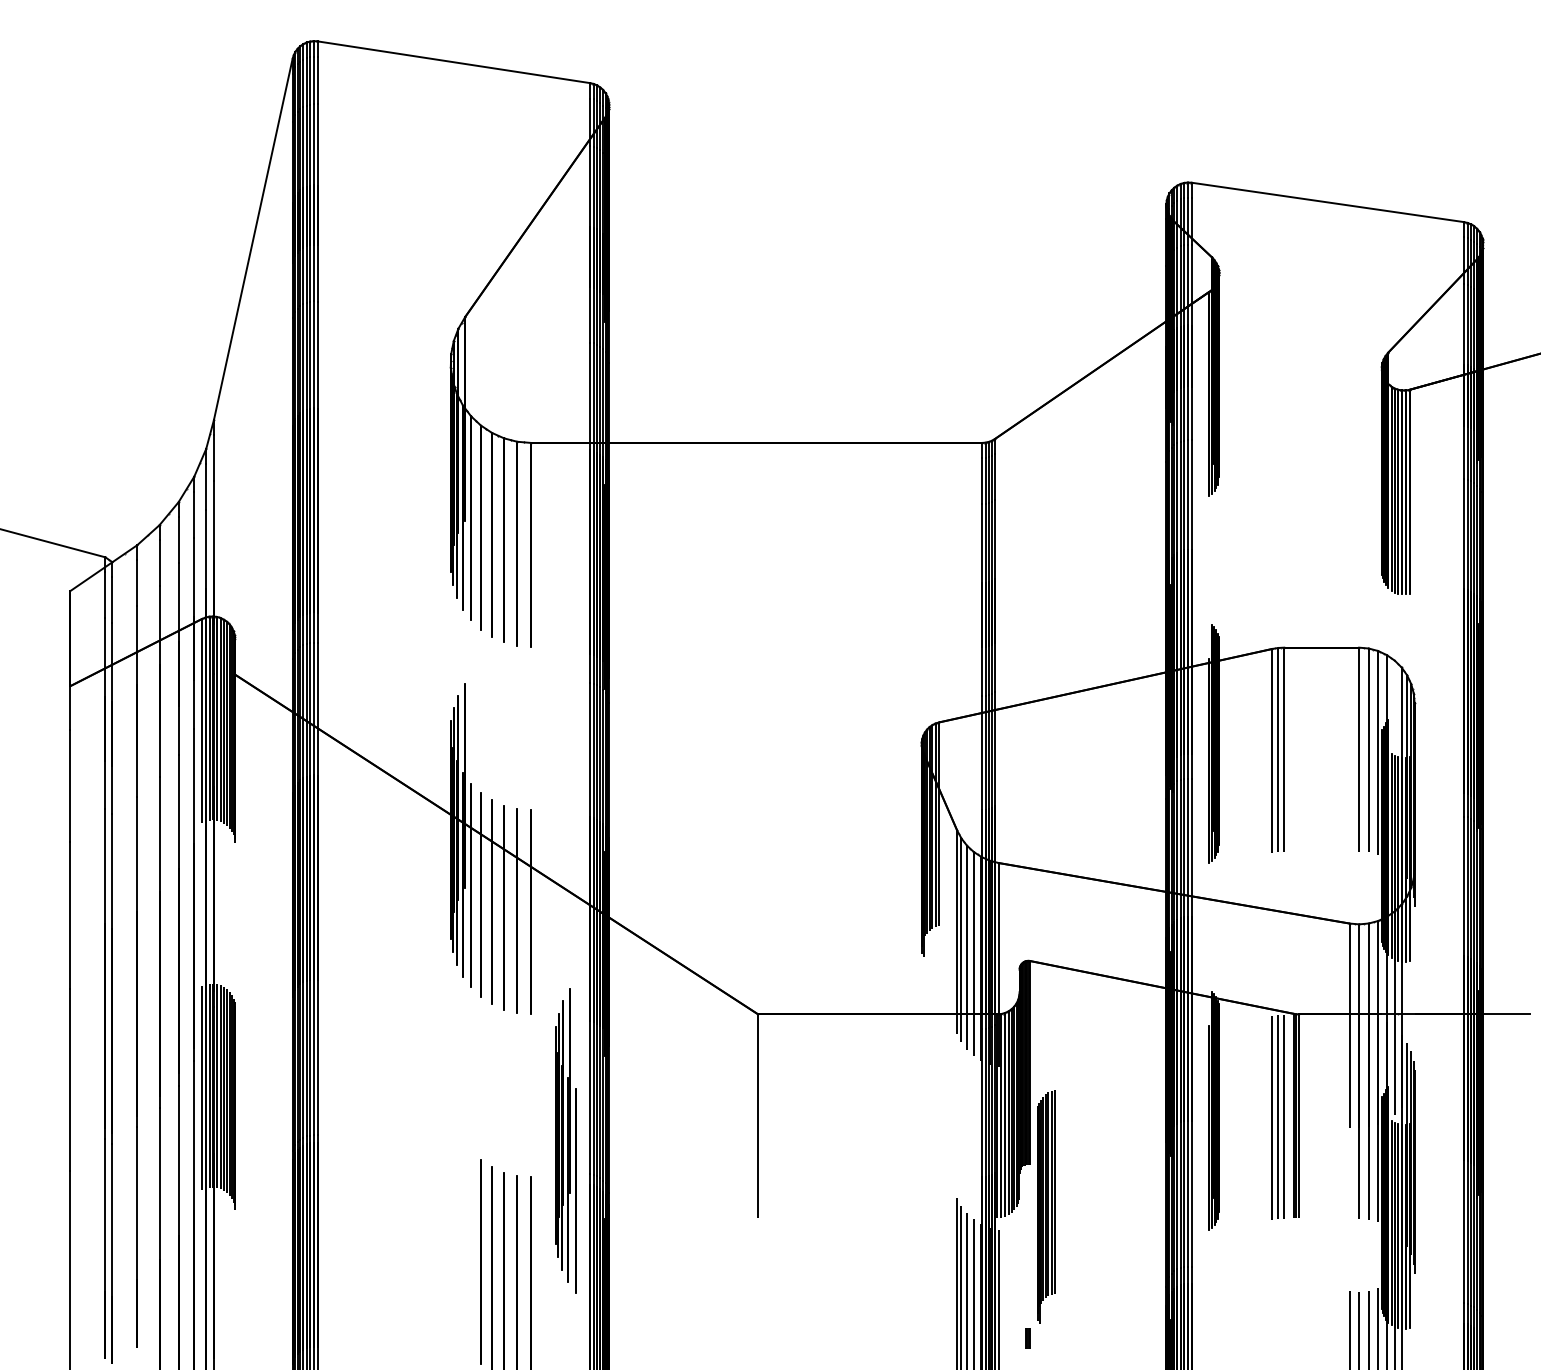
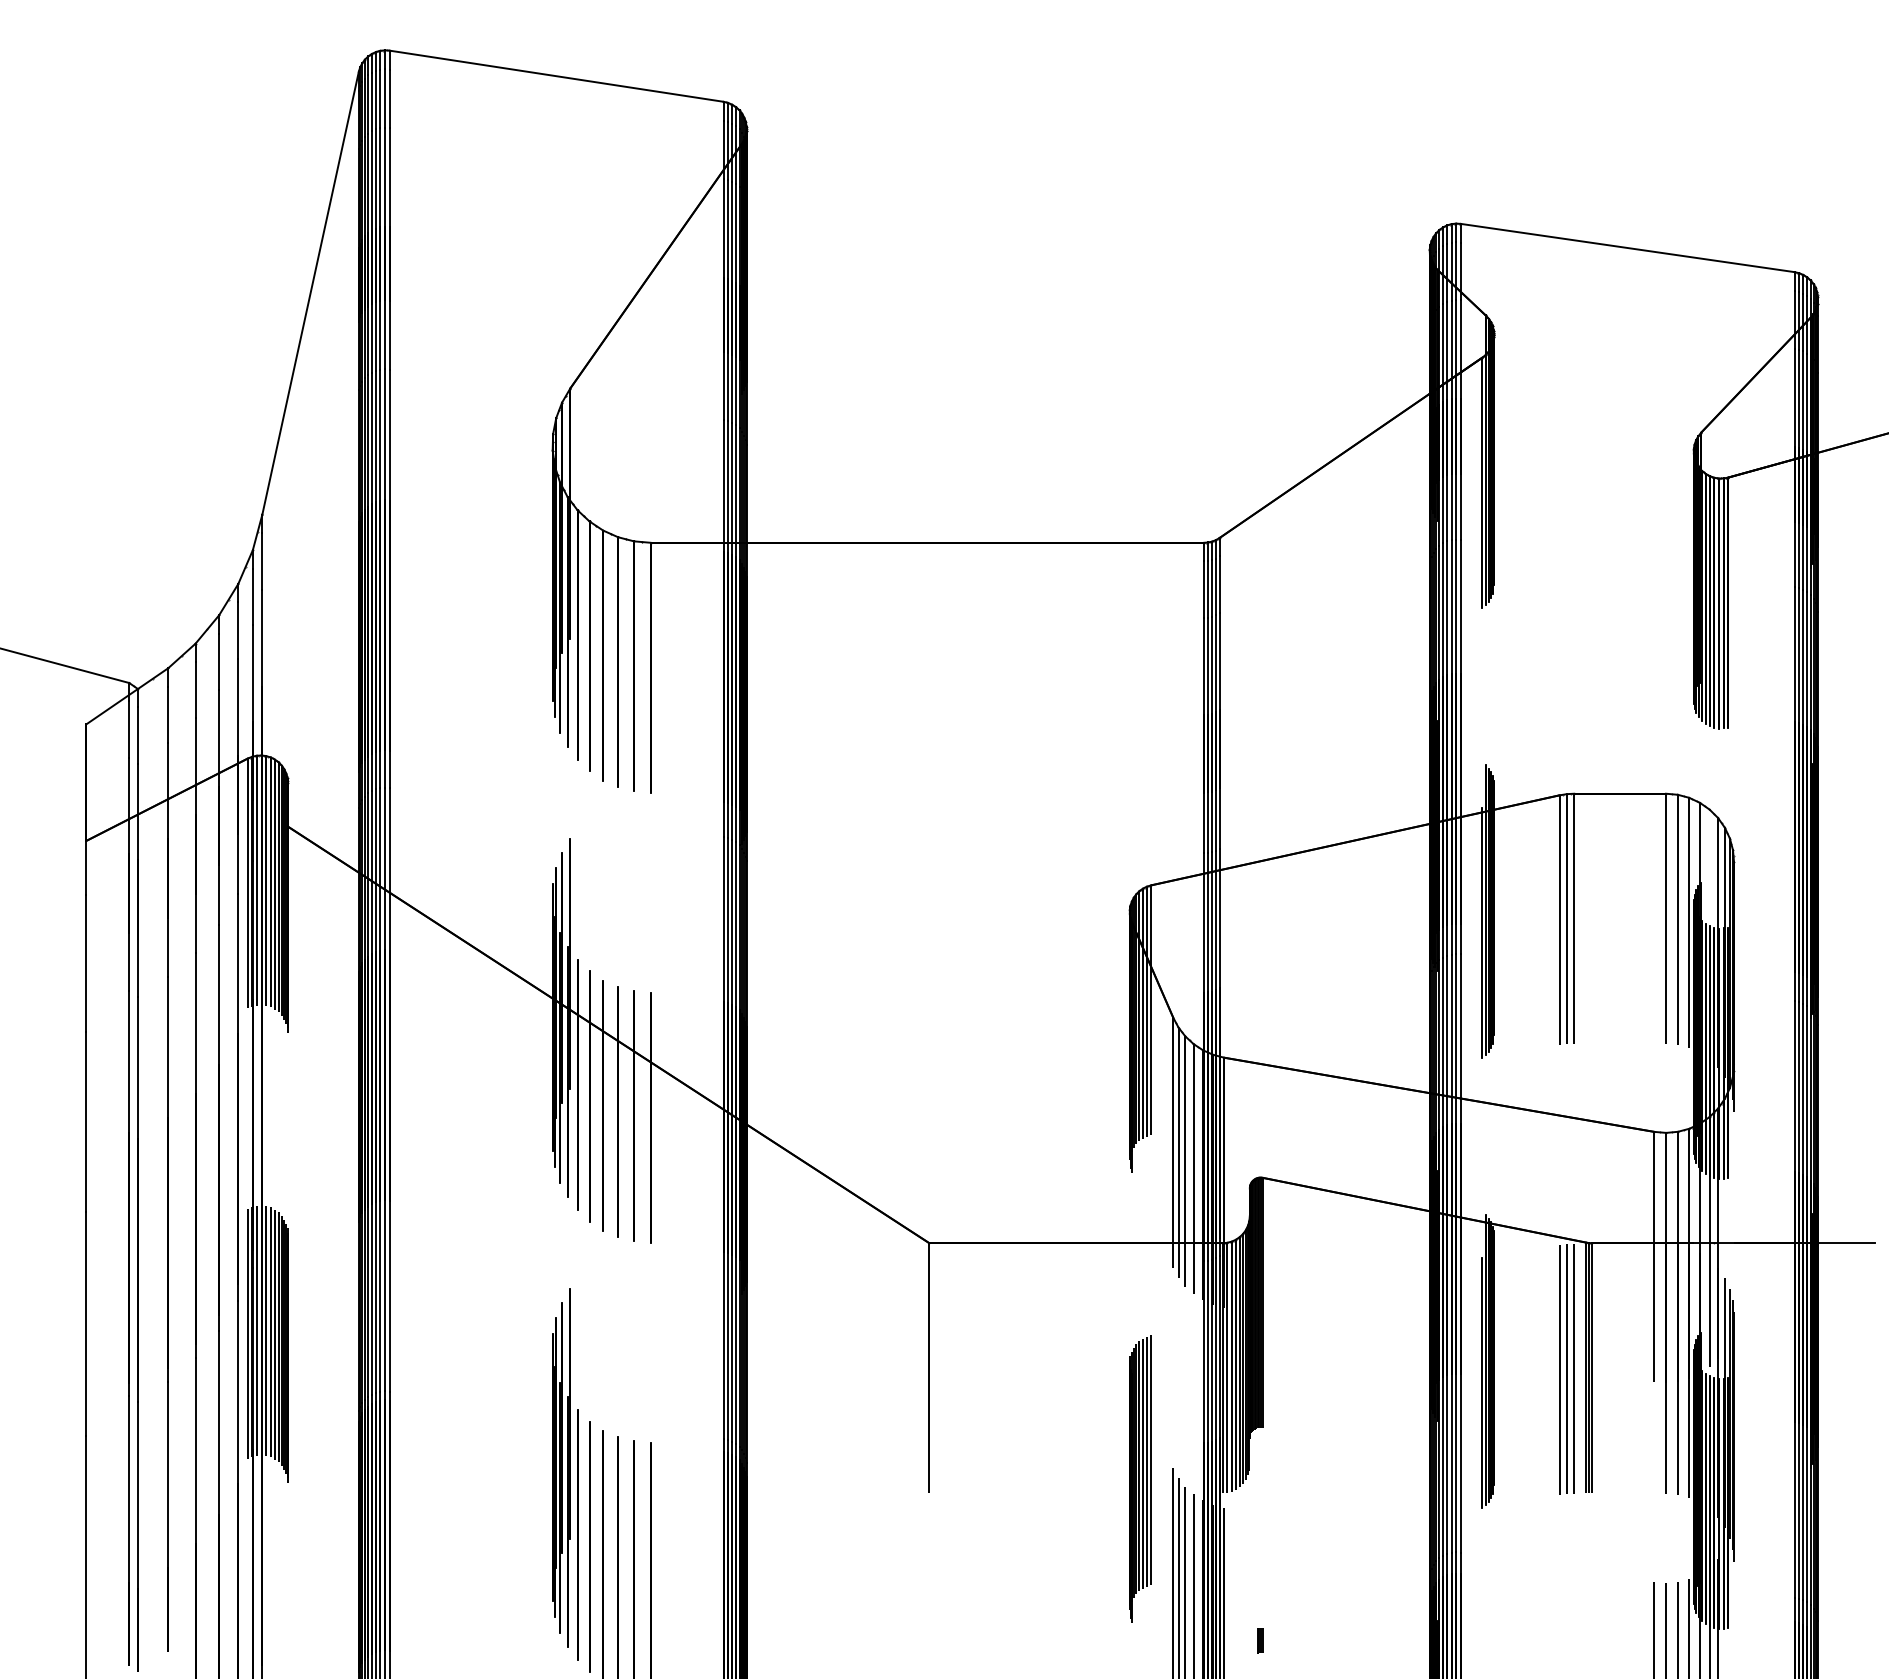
part: (565, 1140) -> (564, 1473), moved
part: (1046, 1206) -> (1140, 1478), moved

